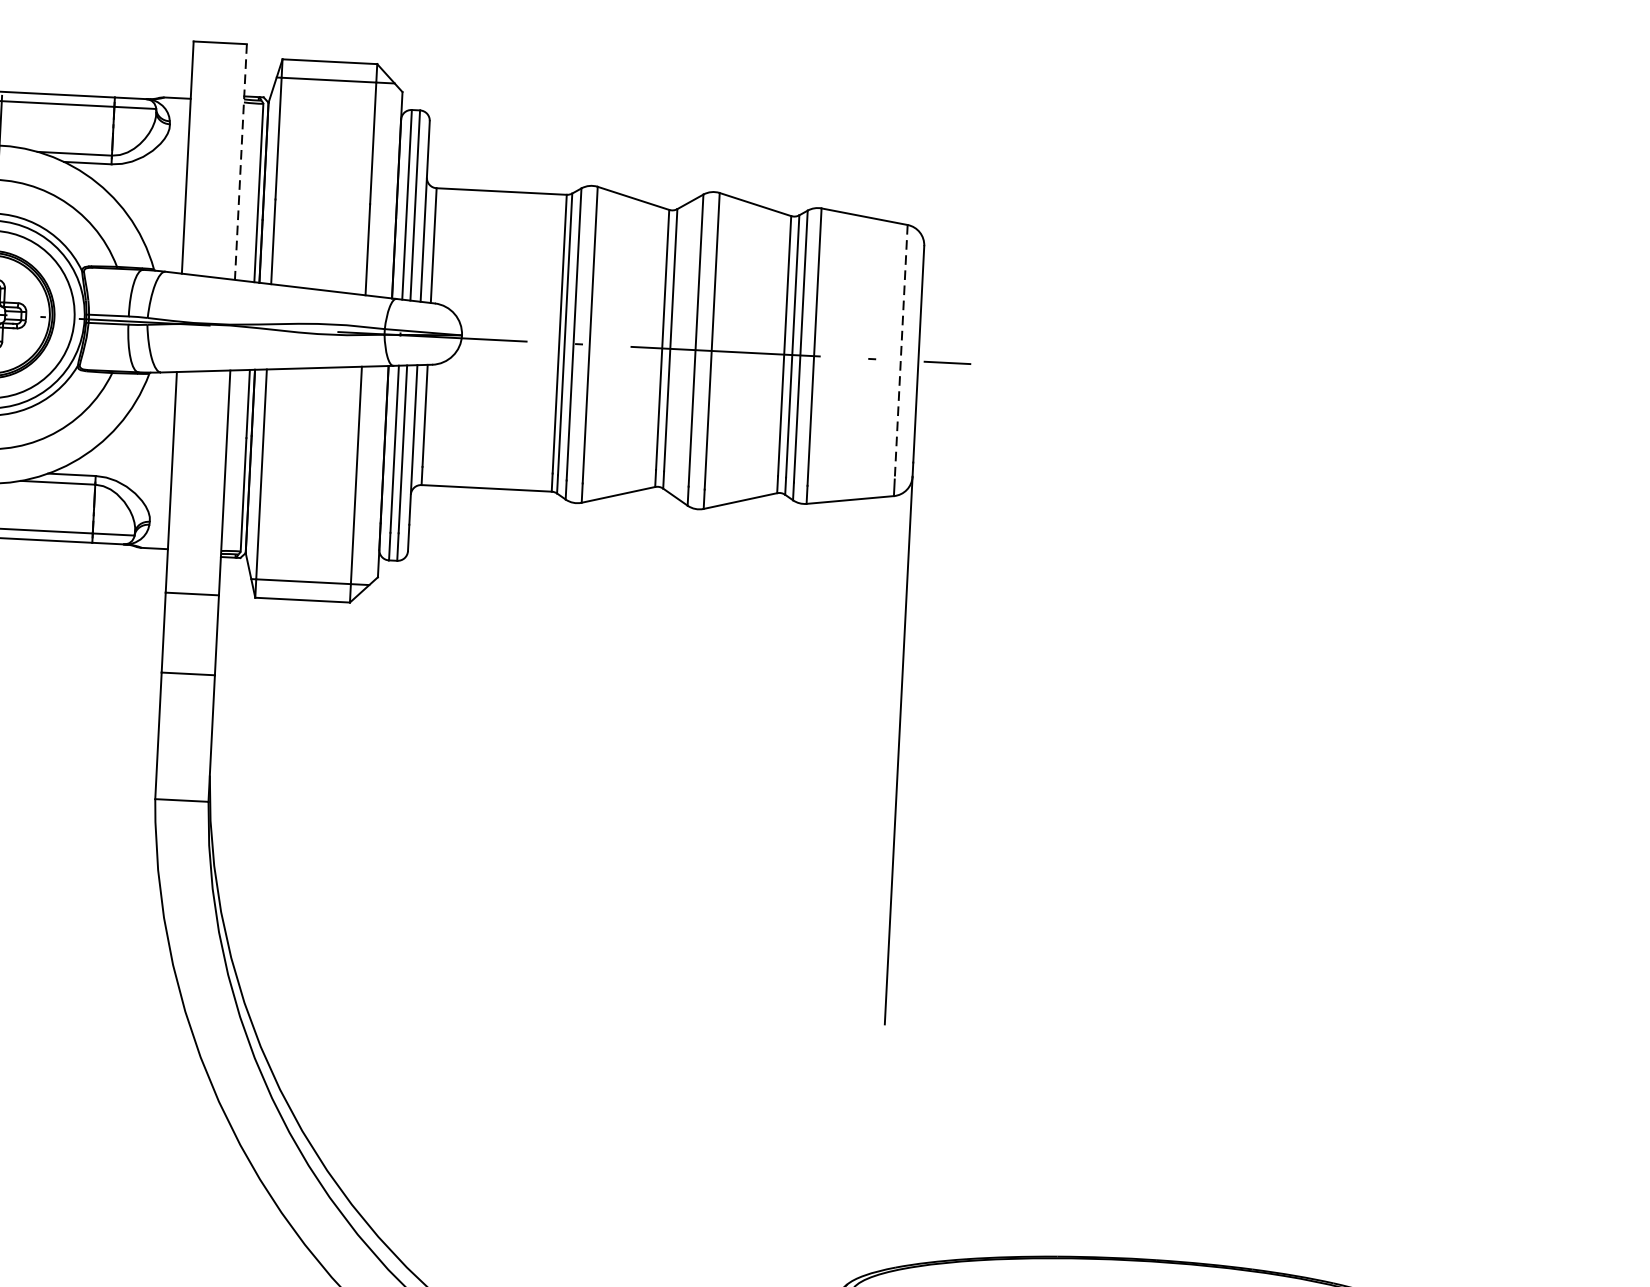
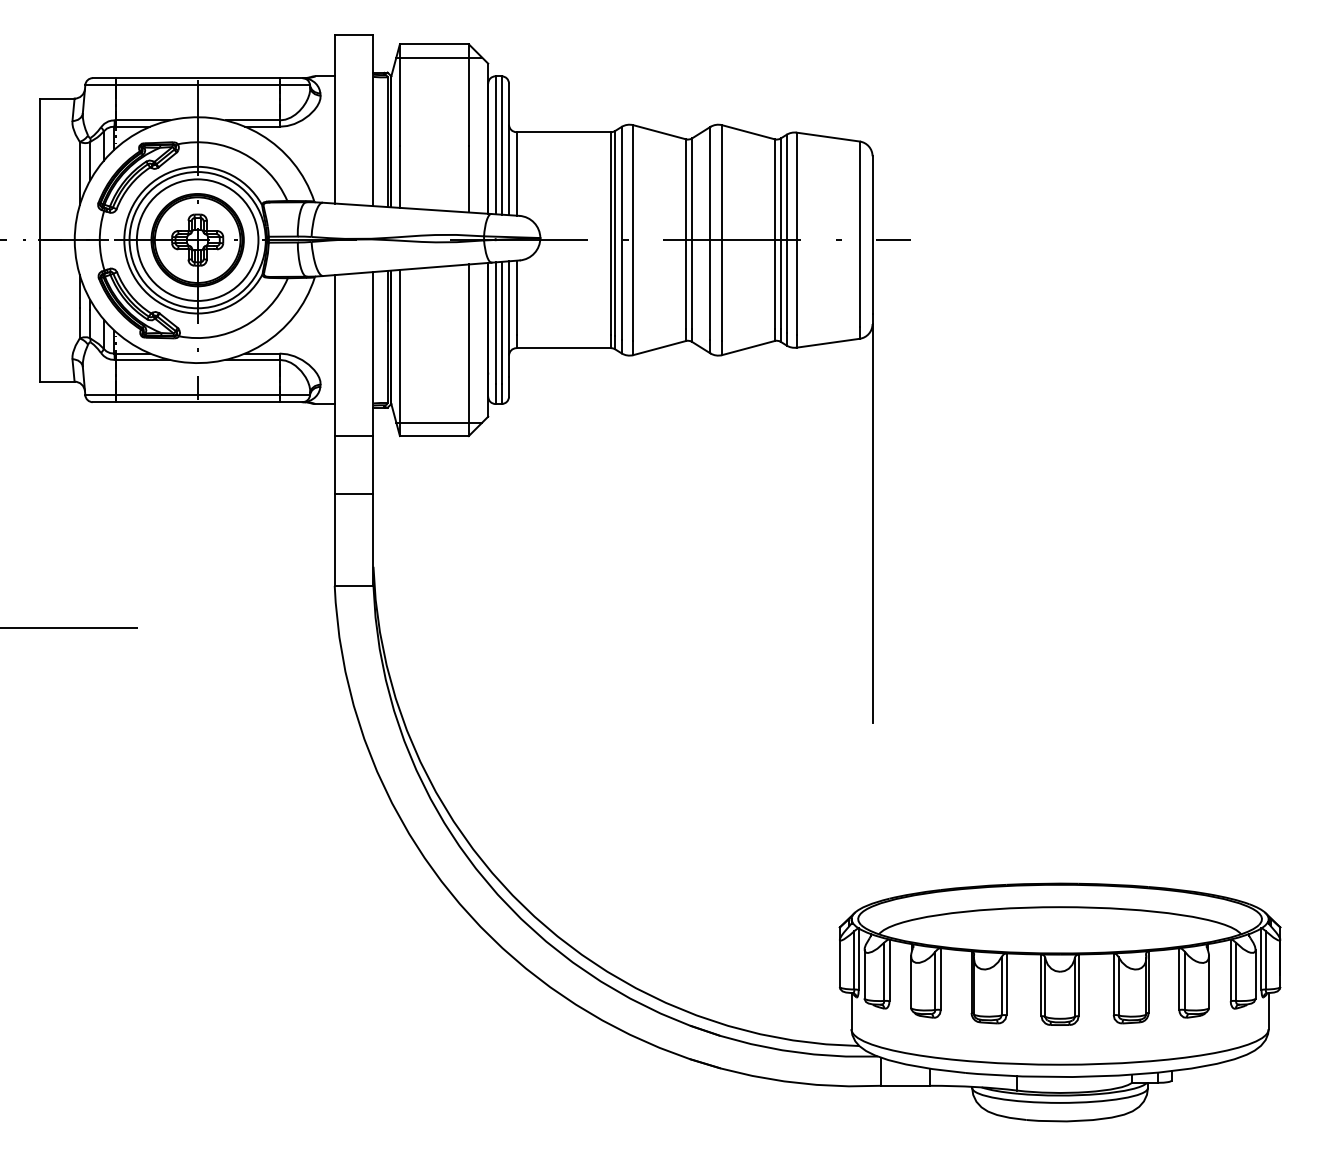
line: (240, 162) -> (373, 120), dashed -> solid
line: (900, 352) -> (859, 234), dashed -> solid

